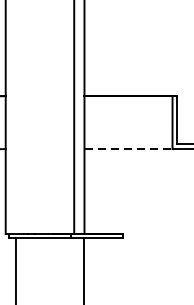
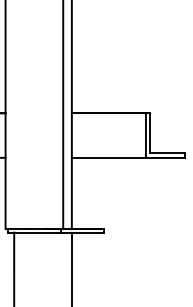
line: (129, 148) -> (109, 157), dashed -> solid

